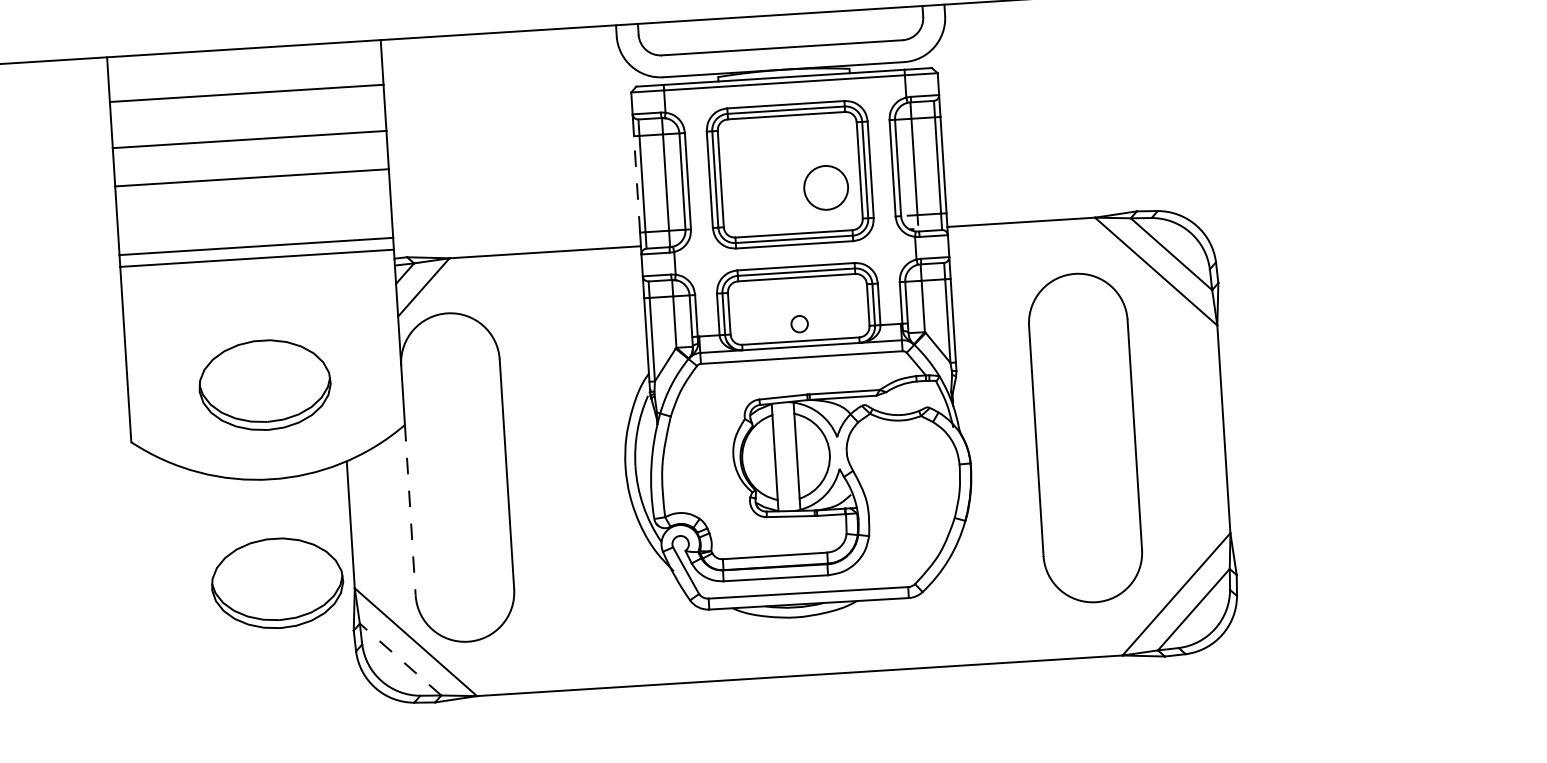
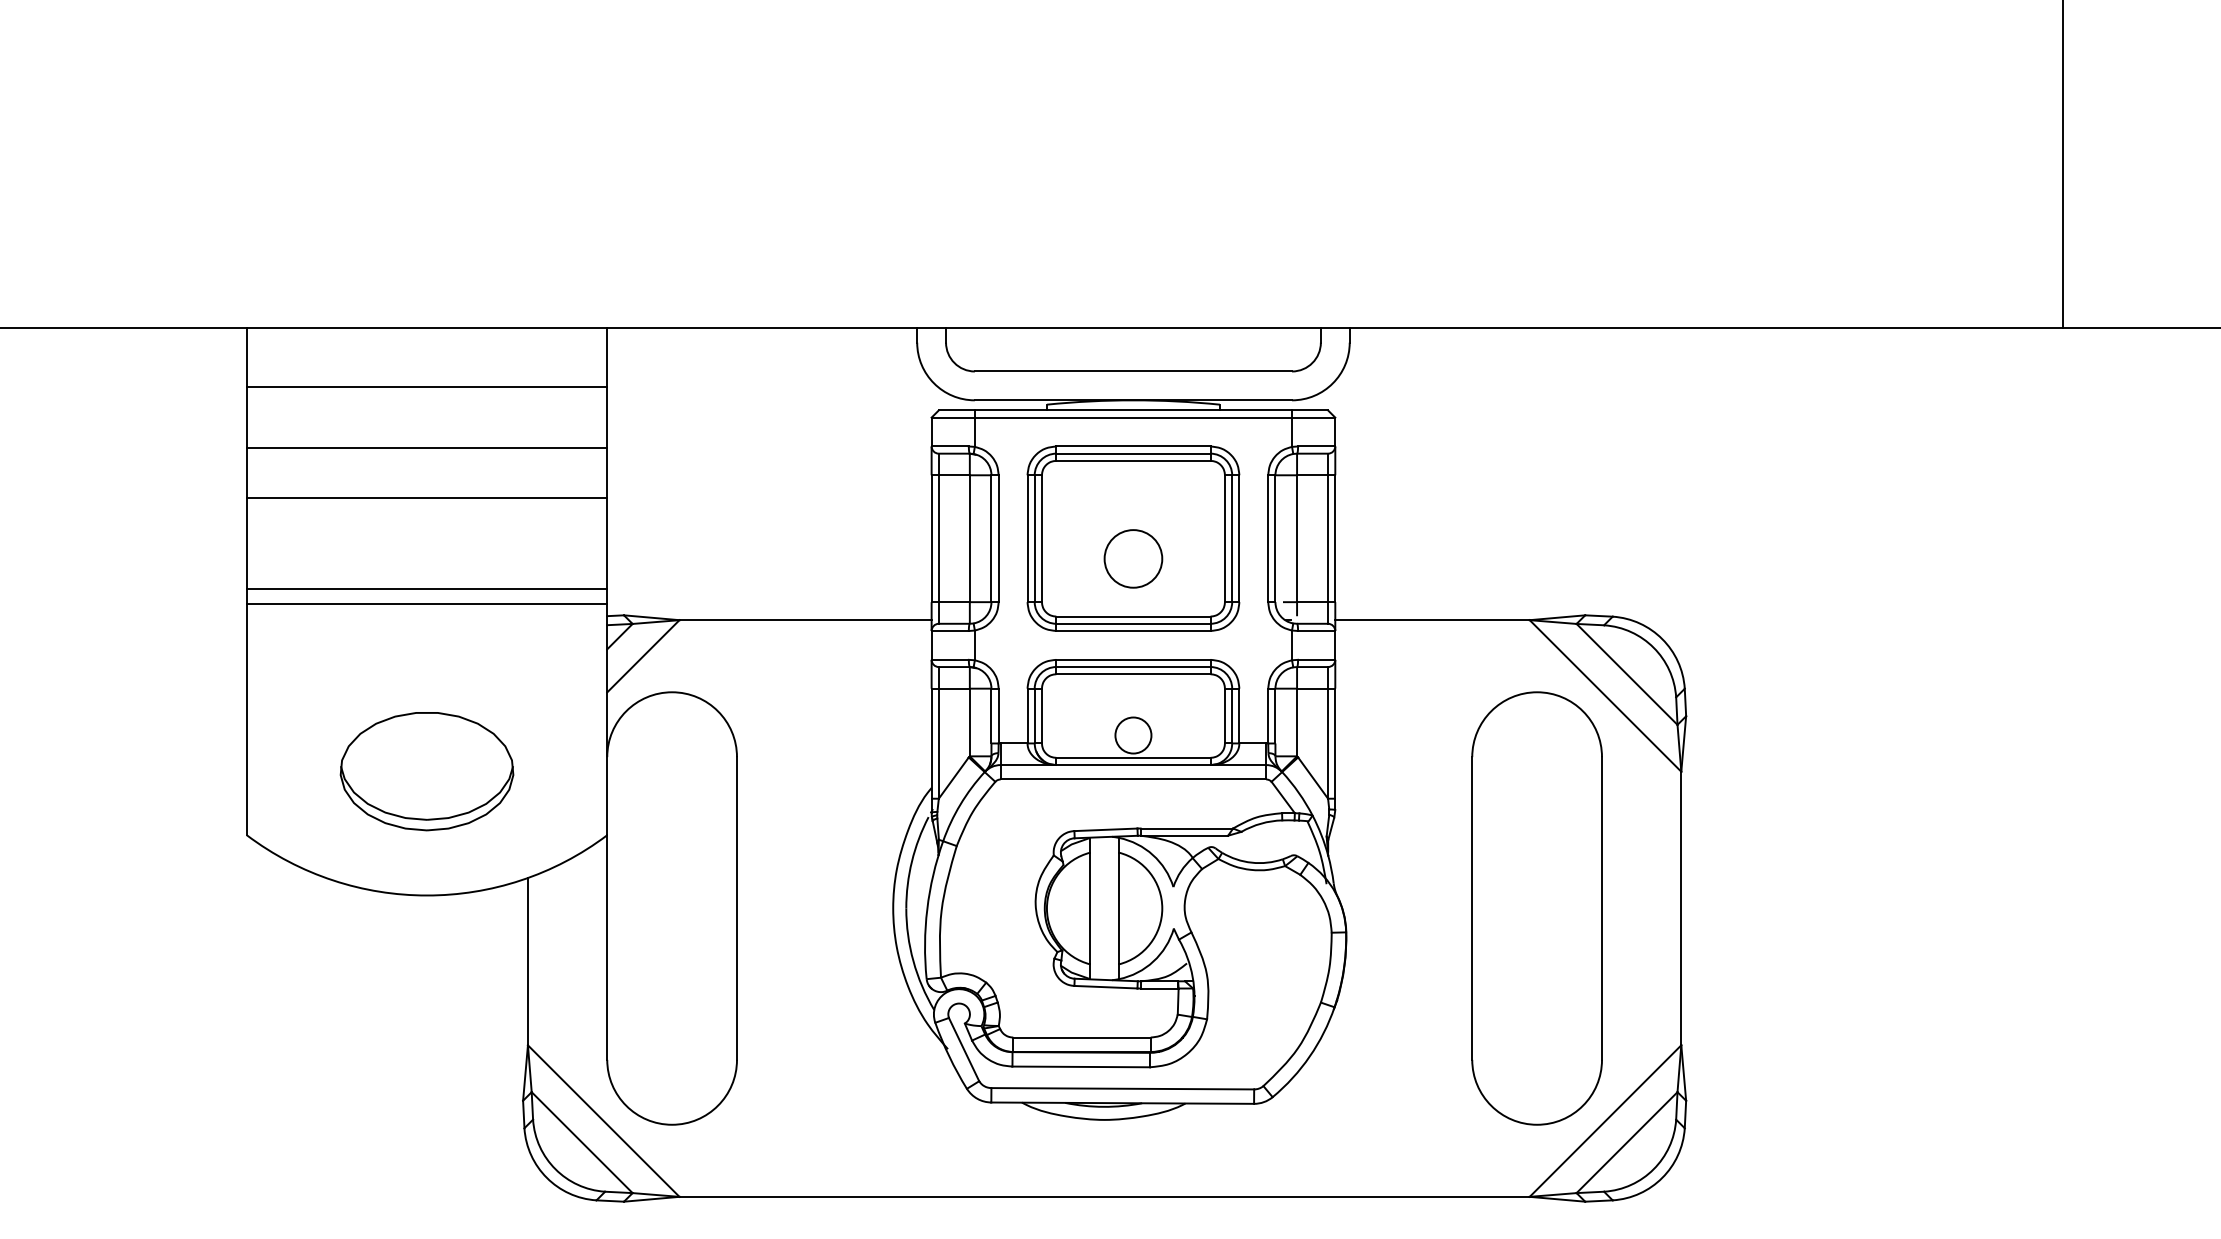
line: (636, 184) -> (931, 538), dashed -> solid
circle: (826, 187) -> (1133, 558), moved
circle: (799, 324) -> (1133, 735), size x1.67
part: (1085, 438) -> (1536, 908), moved
line: (410, 510) -> (607, 948), dashed -> solid
part: (277, 583) -> (426, 1032), removed
line: (400, 659) -> (581, 1142), dashed -> solid

